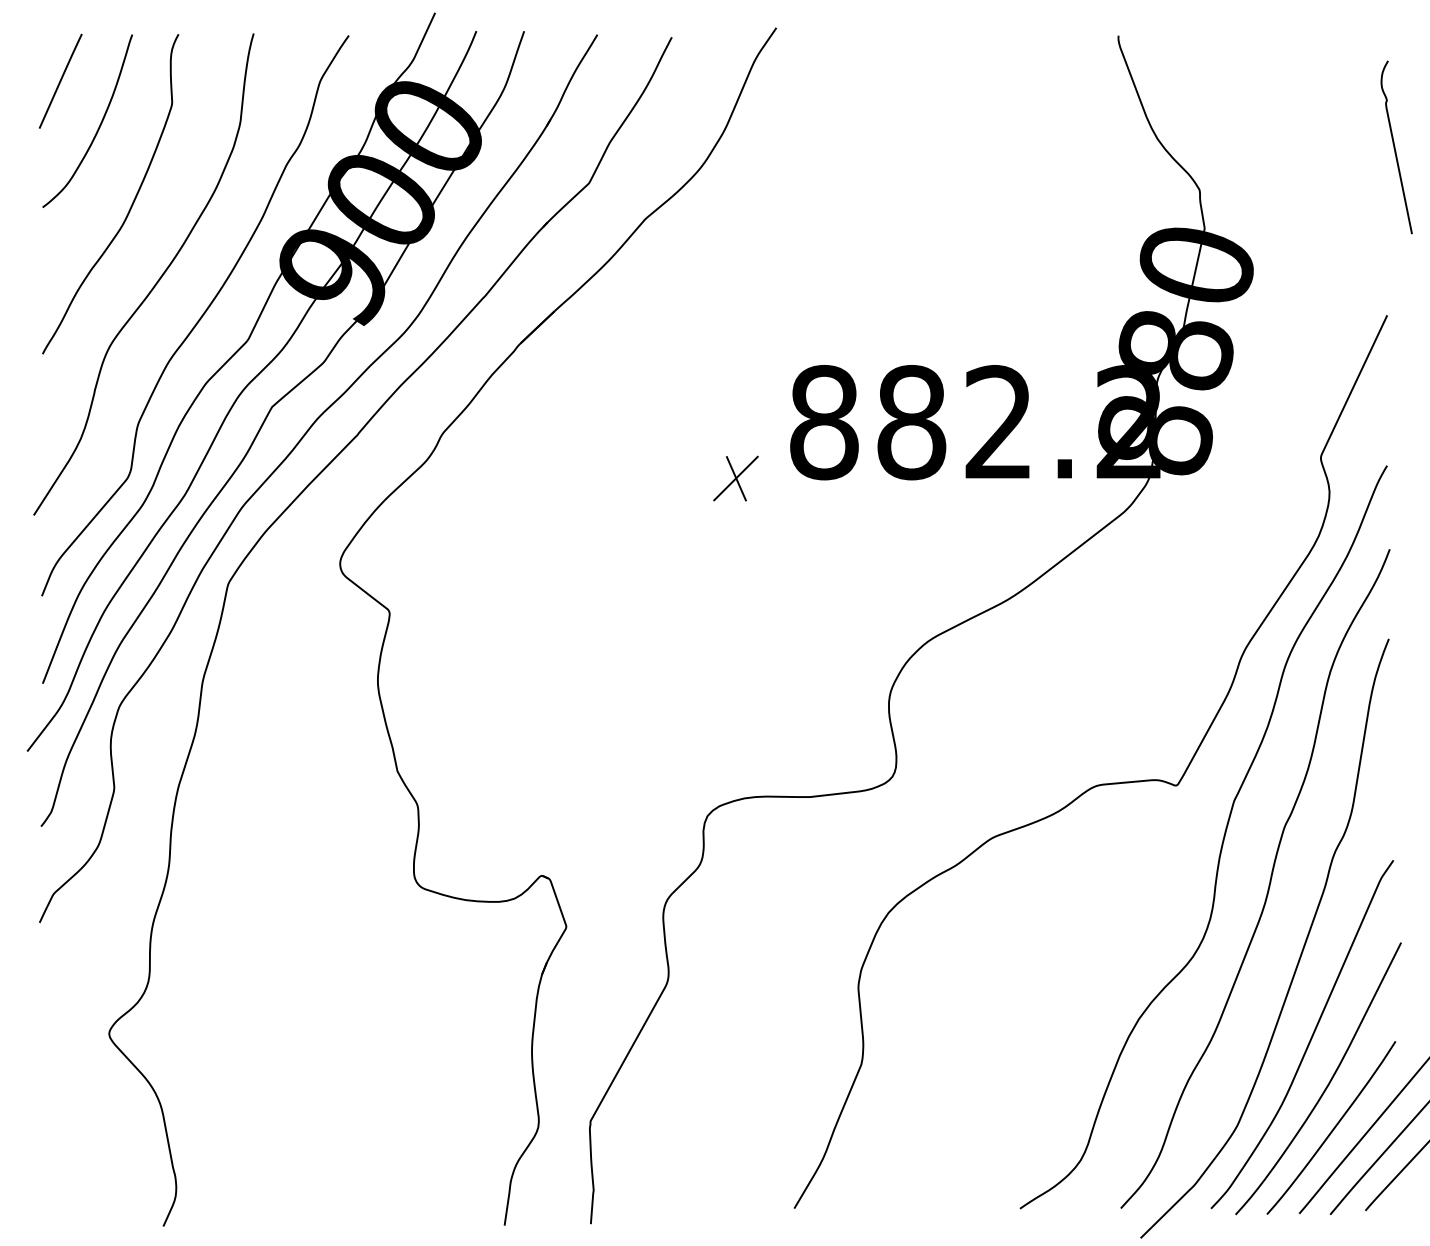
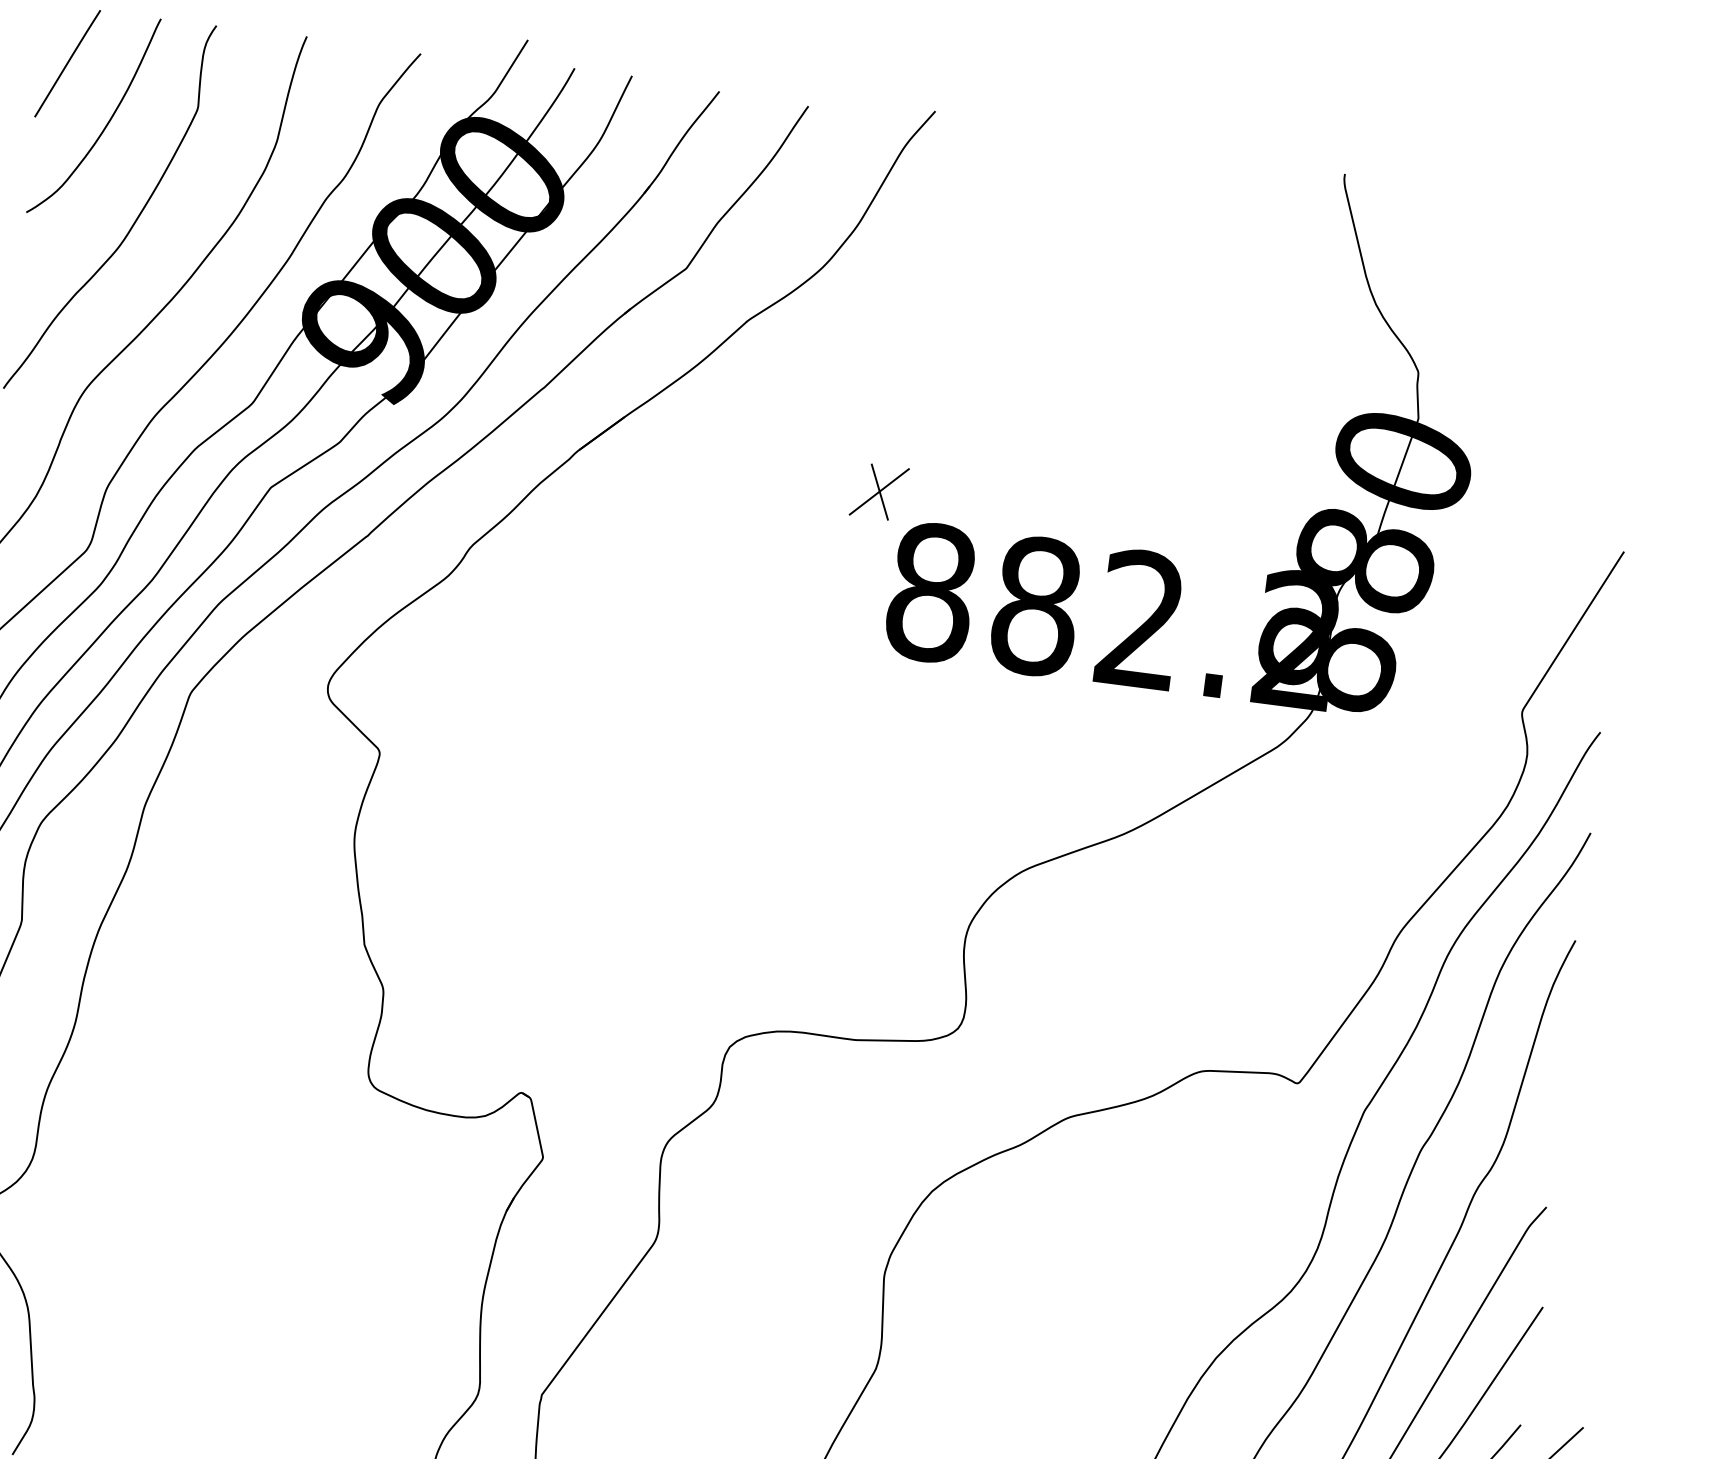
curve: (1395, 147) -> (1660, 351), removed
part: (735, 478) -> (878, 491), moved

